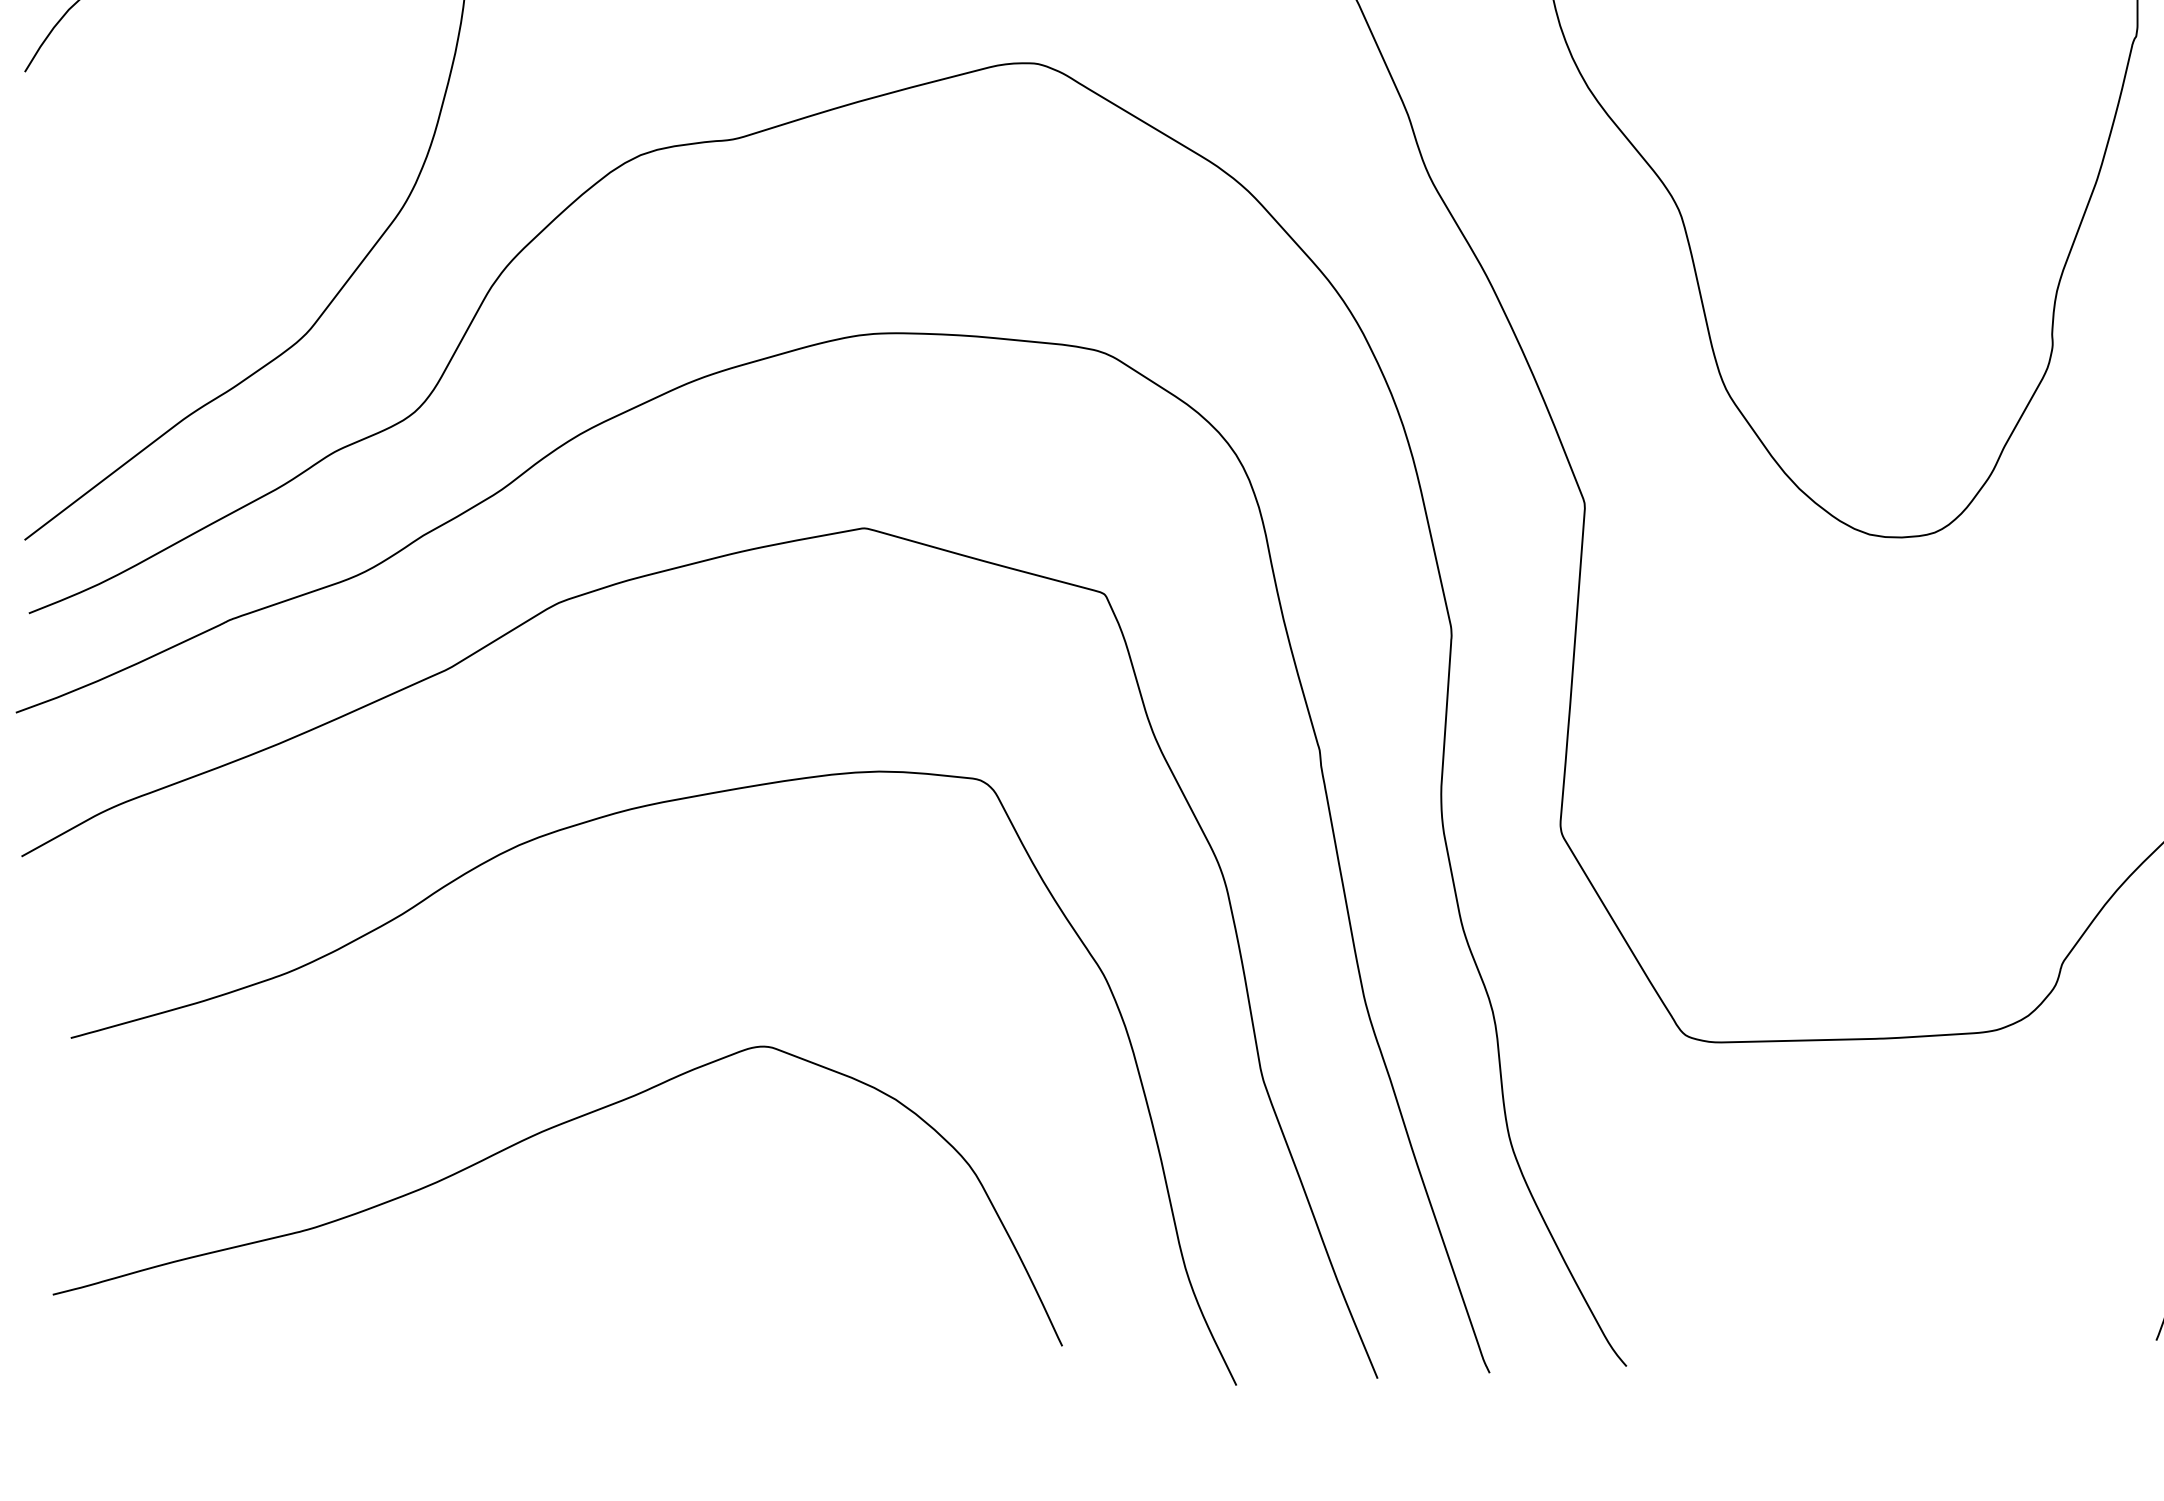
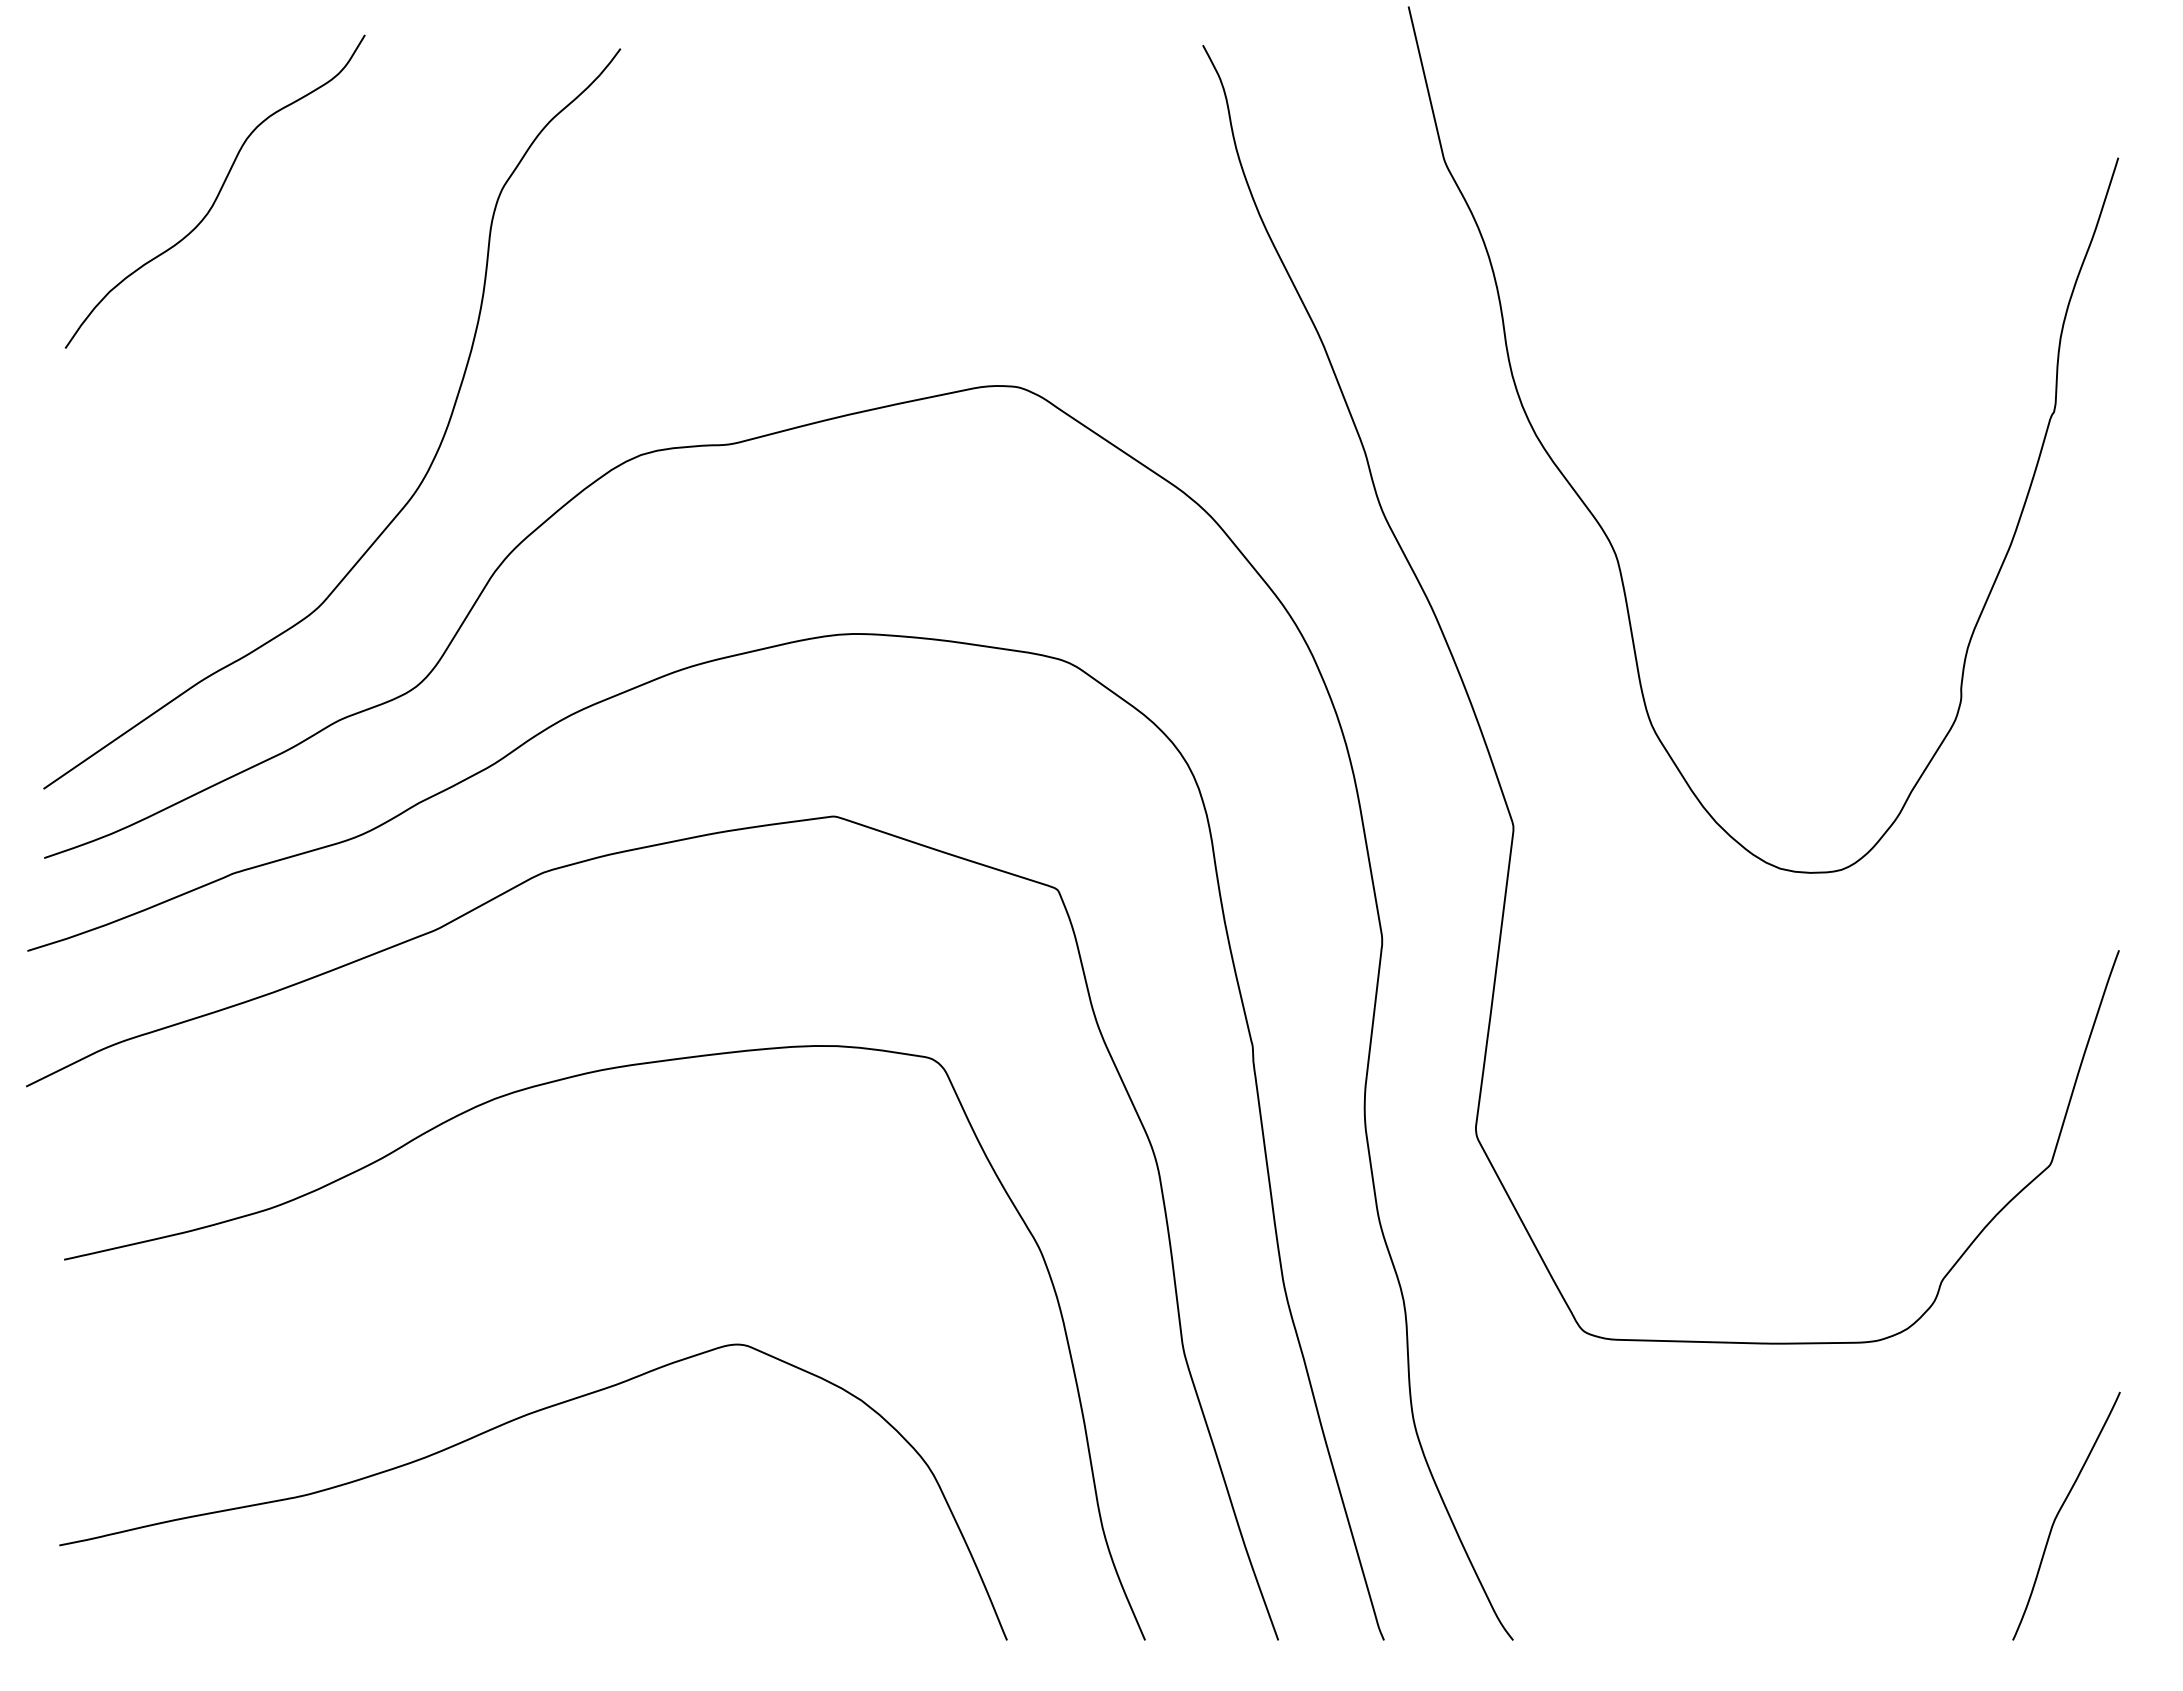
curve: (522, 1142) -> (508, 1423), moved

